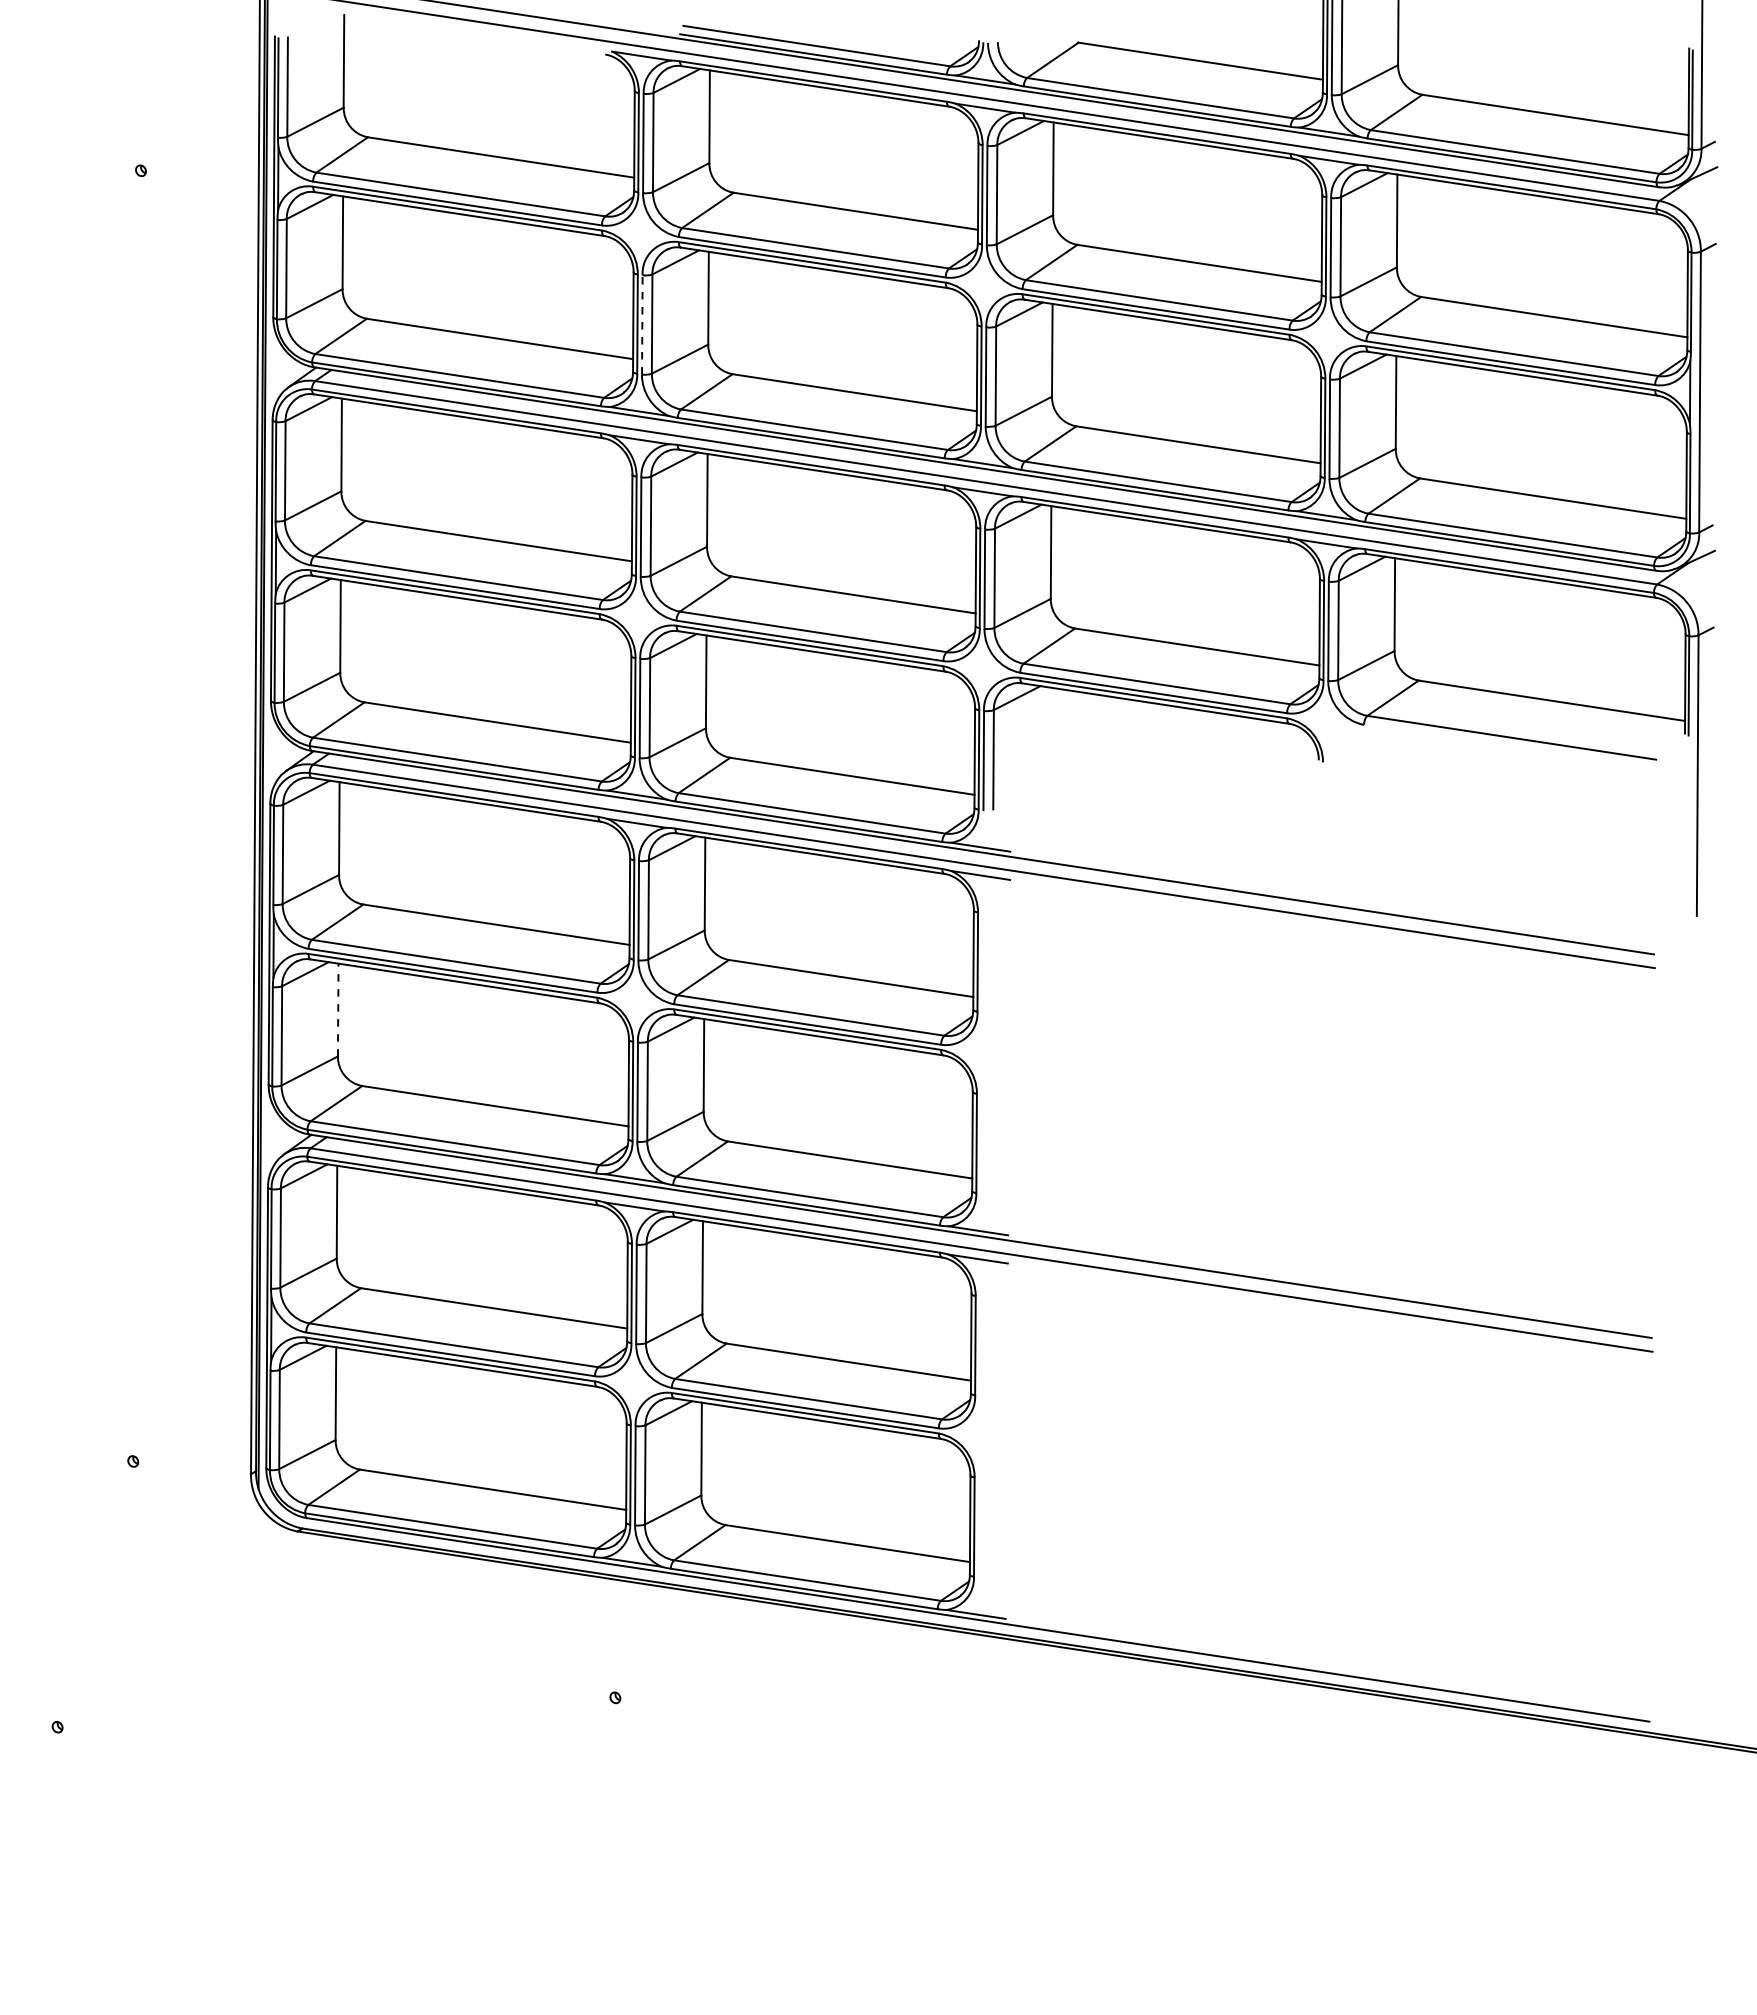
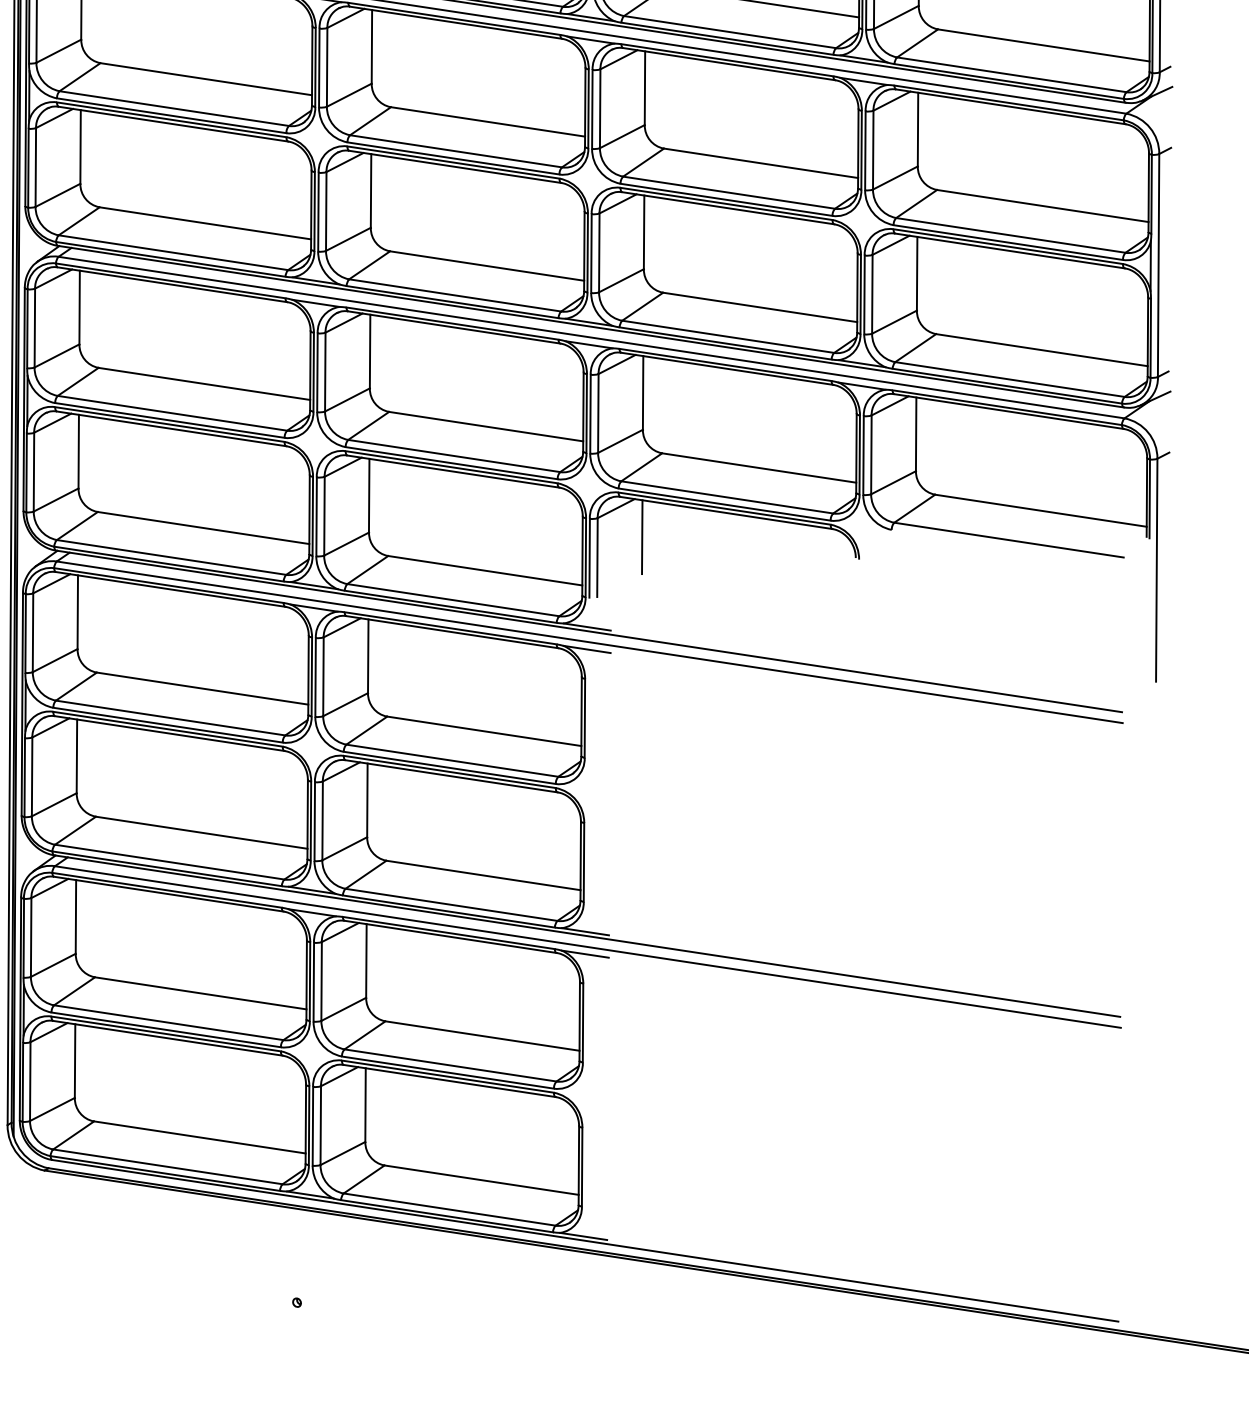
line: (642, 324) -> (318, 211), dashed -> solid
line: (1049, 733) -> (641, 536), added
line: (338, 1009) -> (77, 755), dashed -> solid

